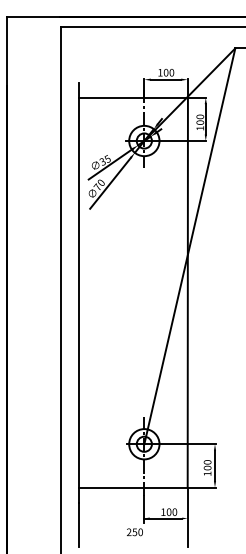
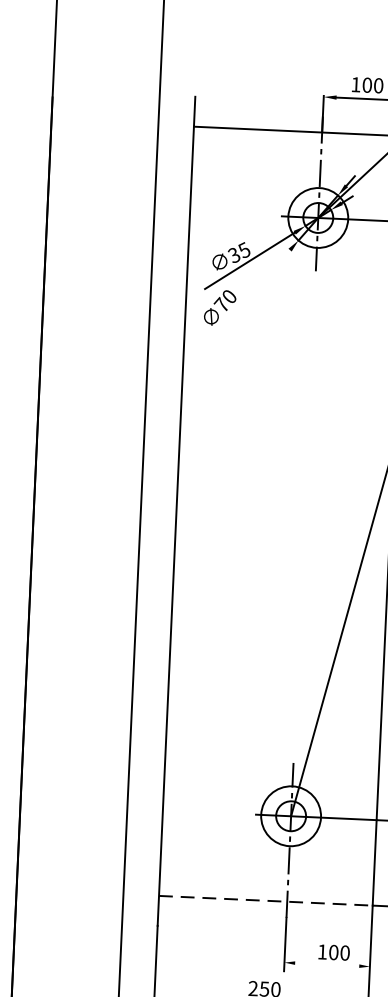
line: (110, 182) -> (247, 296), removed
line: (134, 487) -> (267, 900), solid -> dashed
line: (163, 518) -> (322, 964), removed

